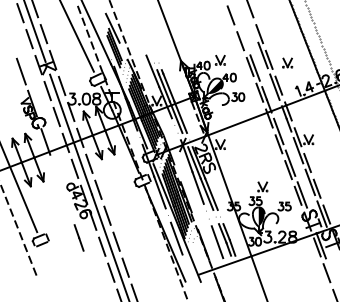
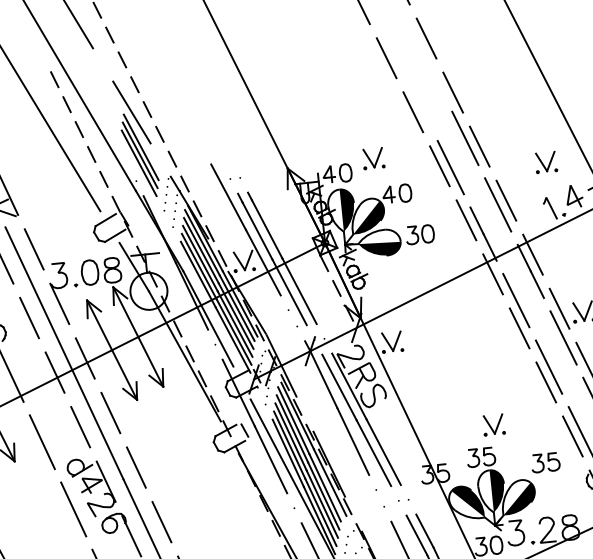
part: (287, 62) -> (545, 161), moved
fill: (206, 82) -> (348, 209), added
fill: (218, 101) -> (378, 248), added
line: (56, 173) -> (41, 441), added
line: (67, 205) -> (72, 508), added
fill: (247, 220) -> (467, 501), added
fill: (270, 221) -> (518, 498), added

